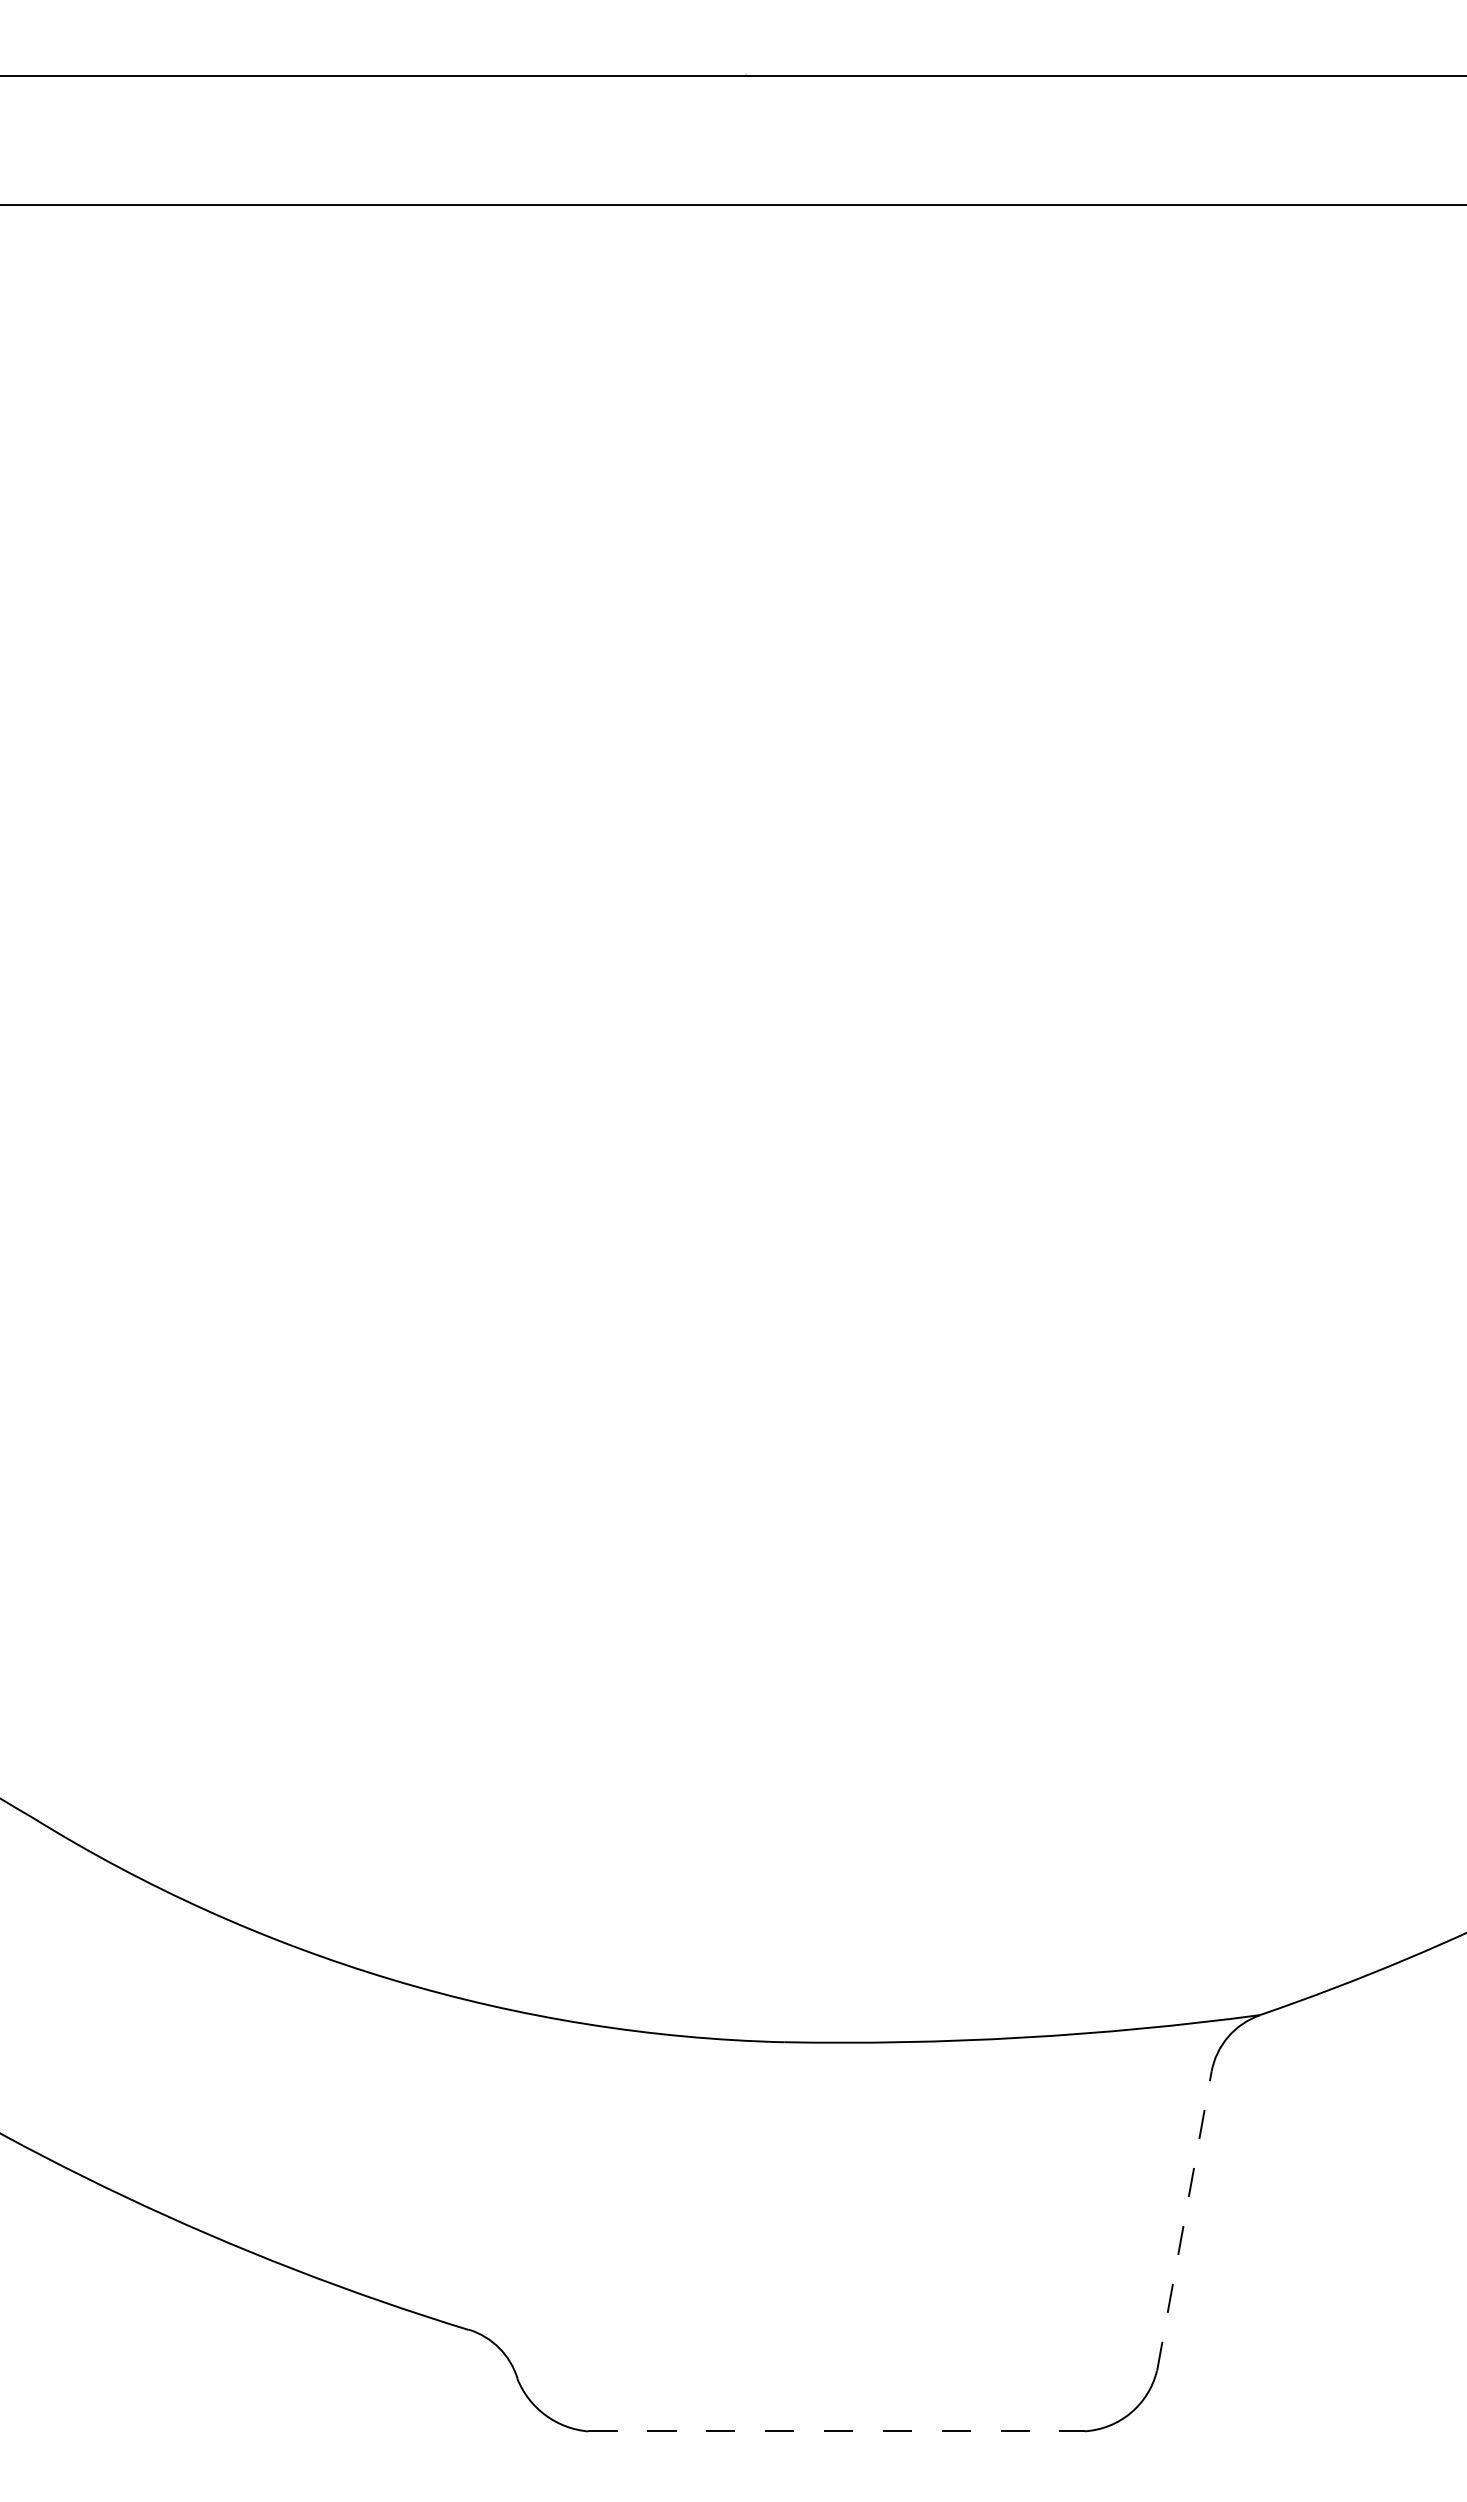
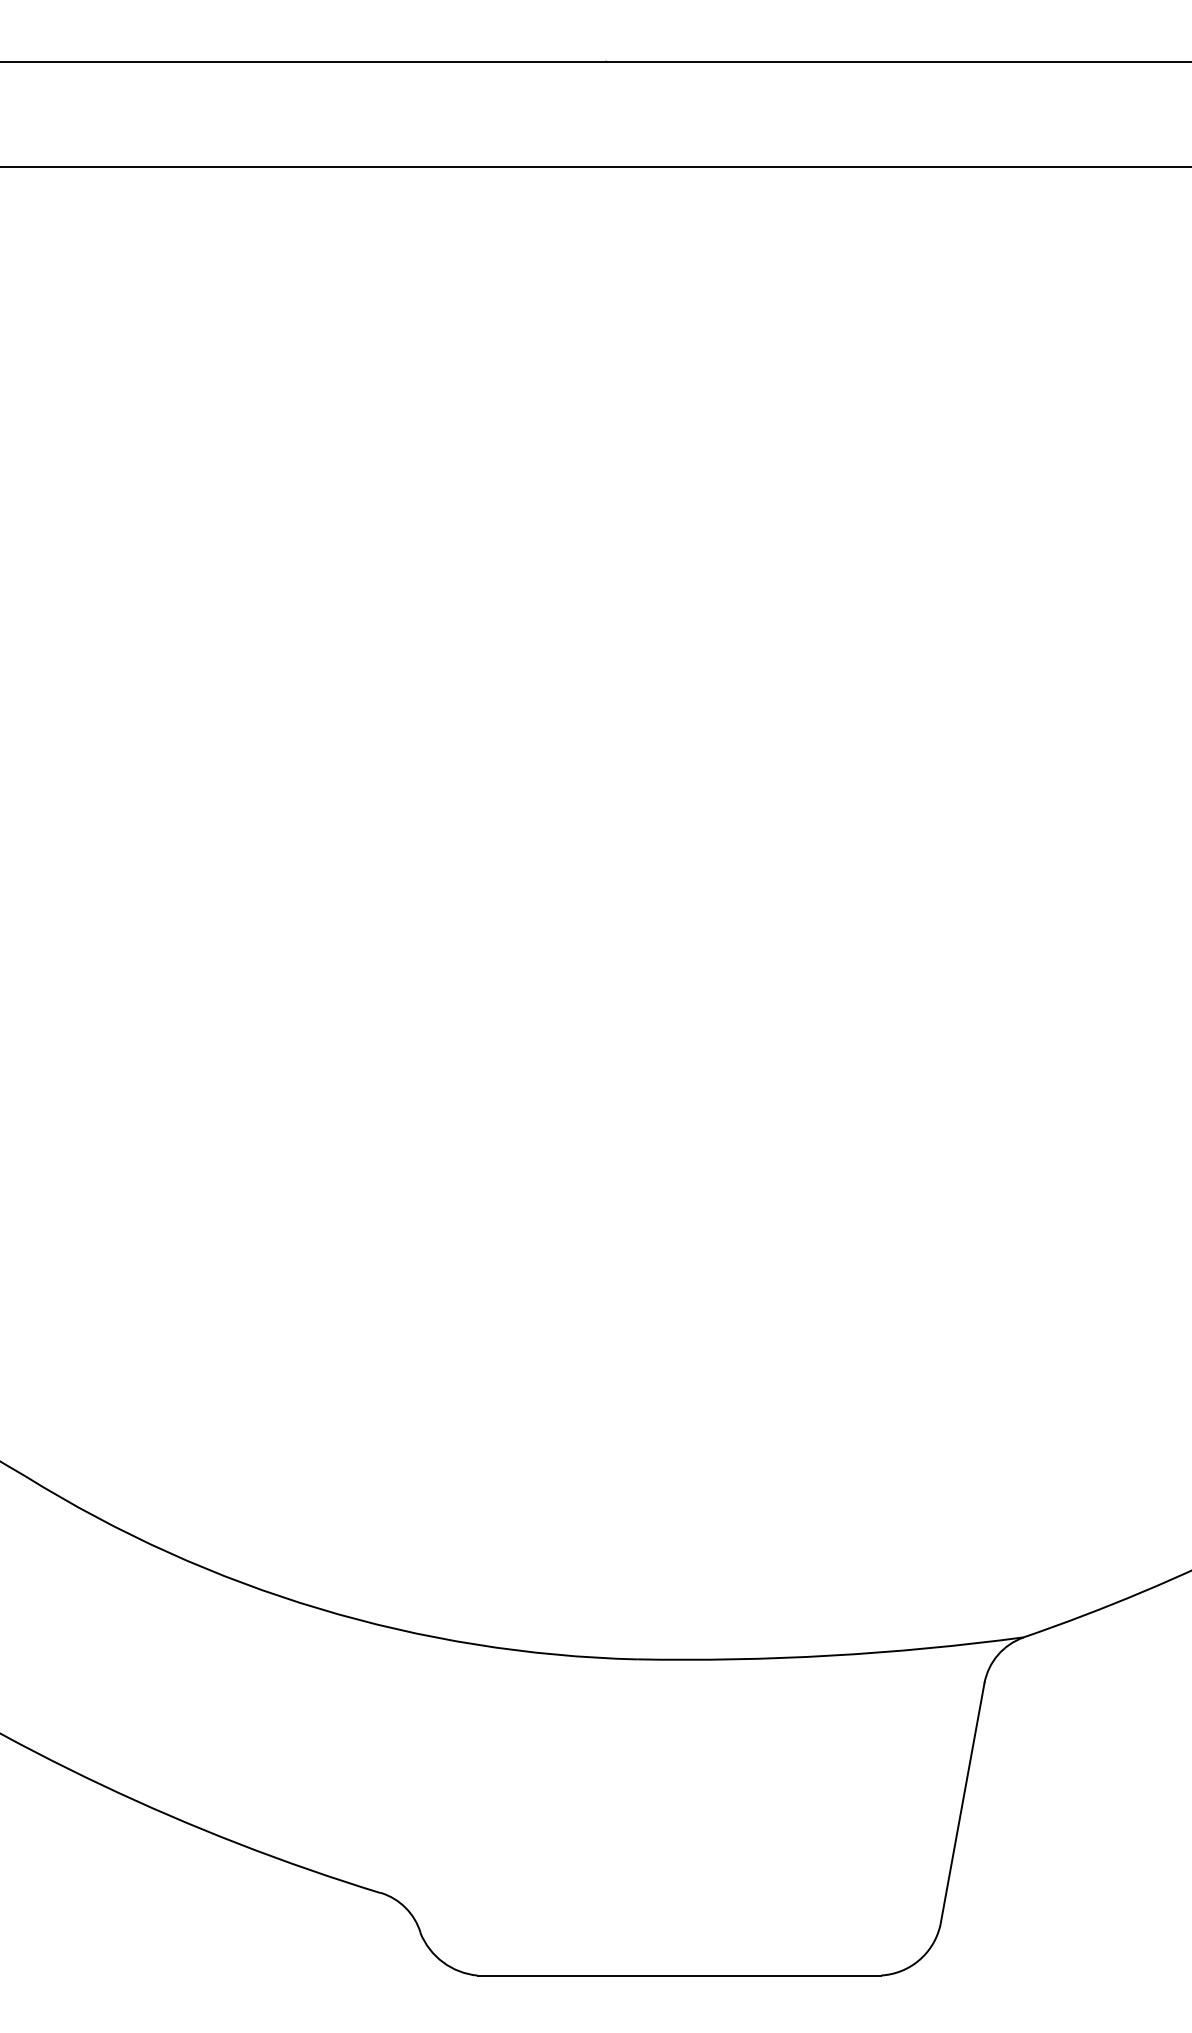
line: (1184, 2220) -> (962, 1804), dashed -> solid
line: (836, 2431) -> (679, 1975), dashed -> solid

